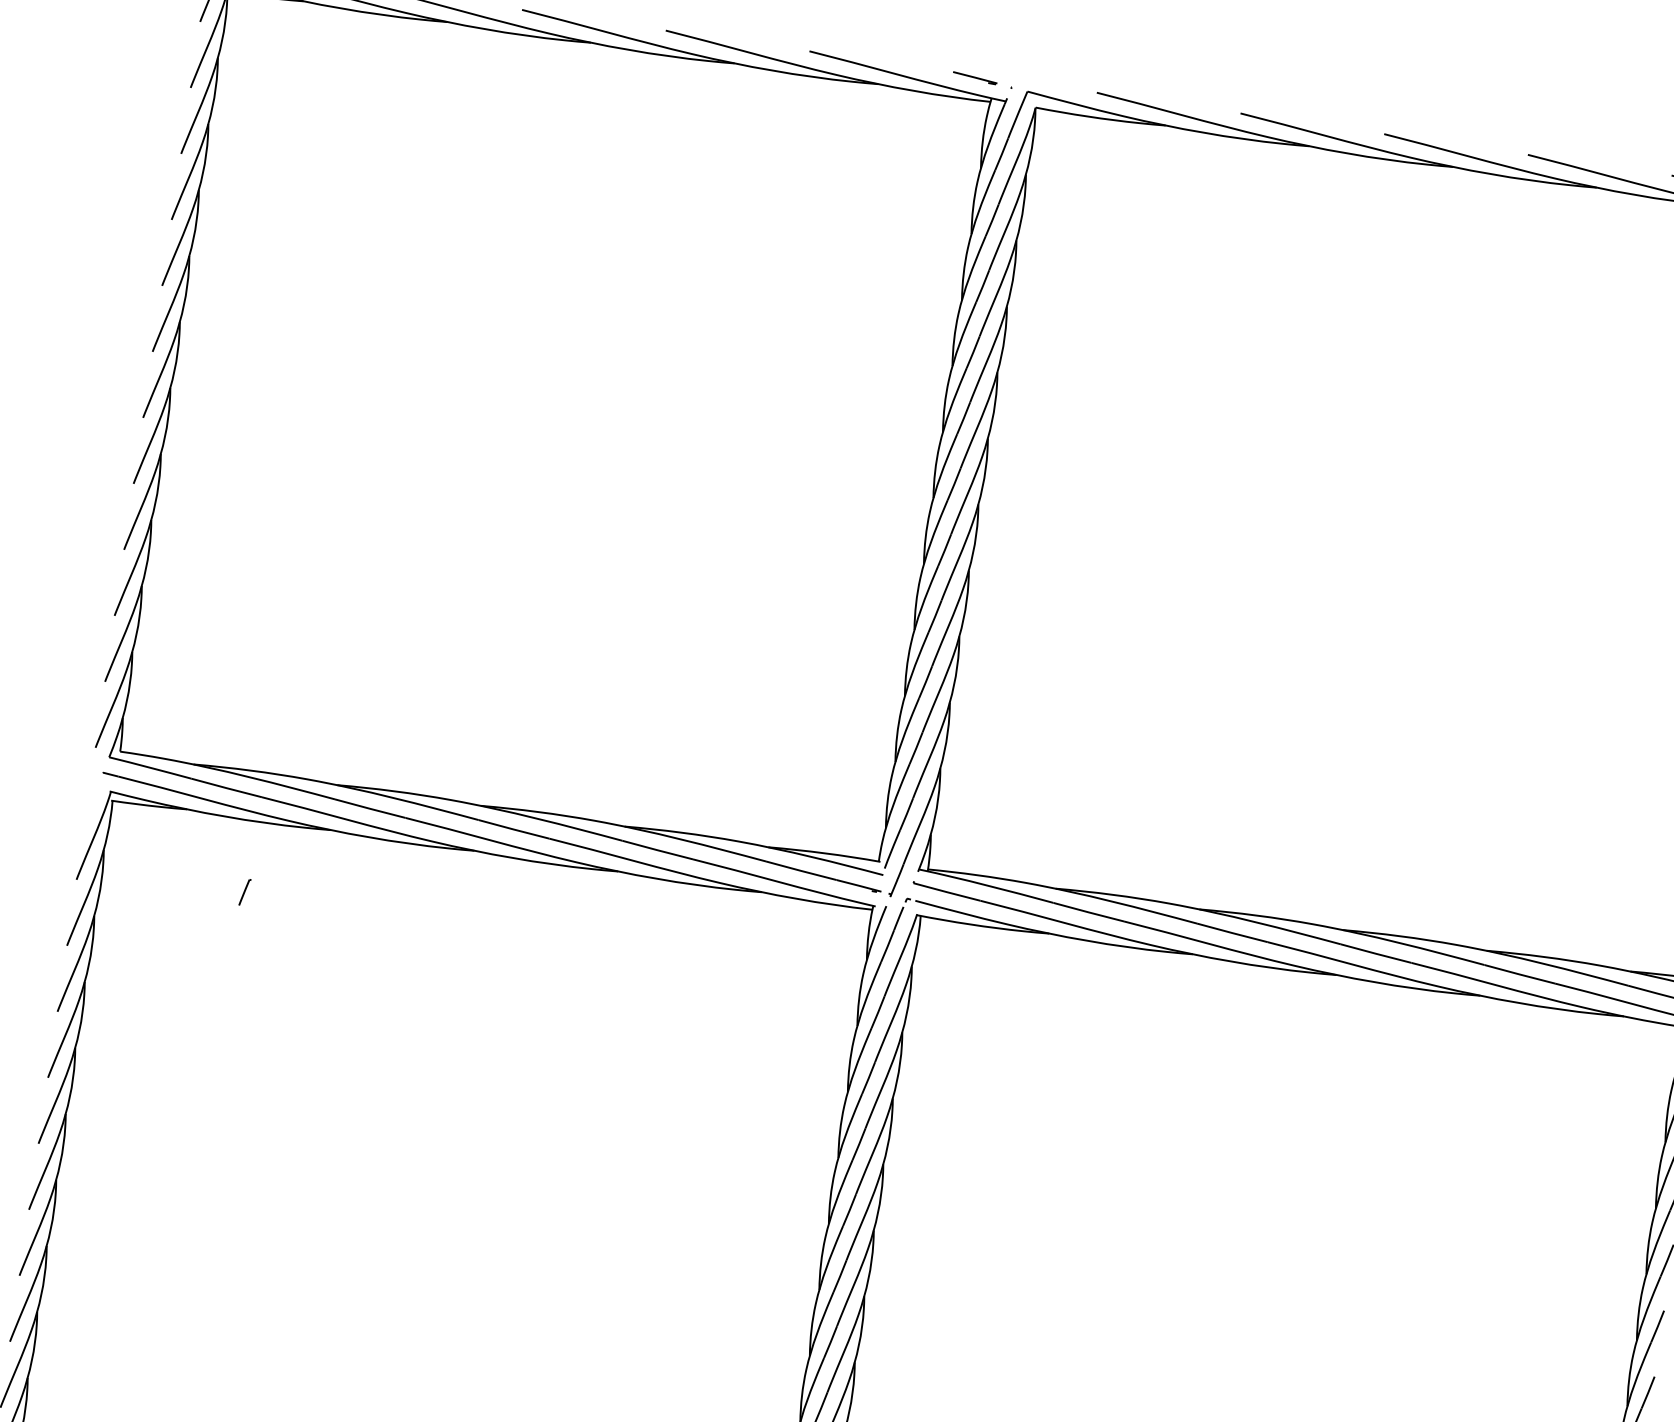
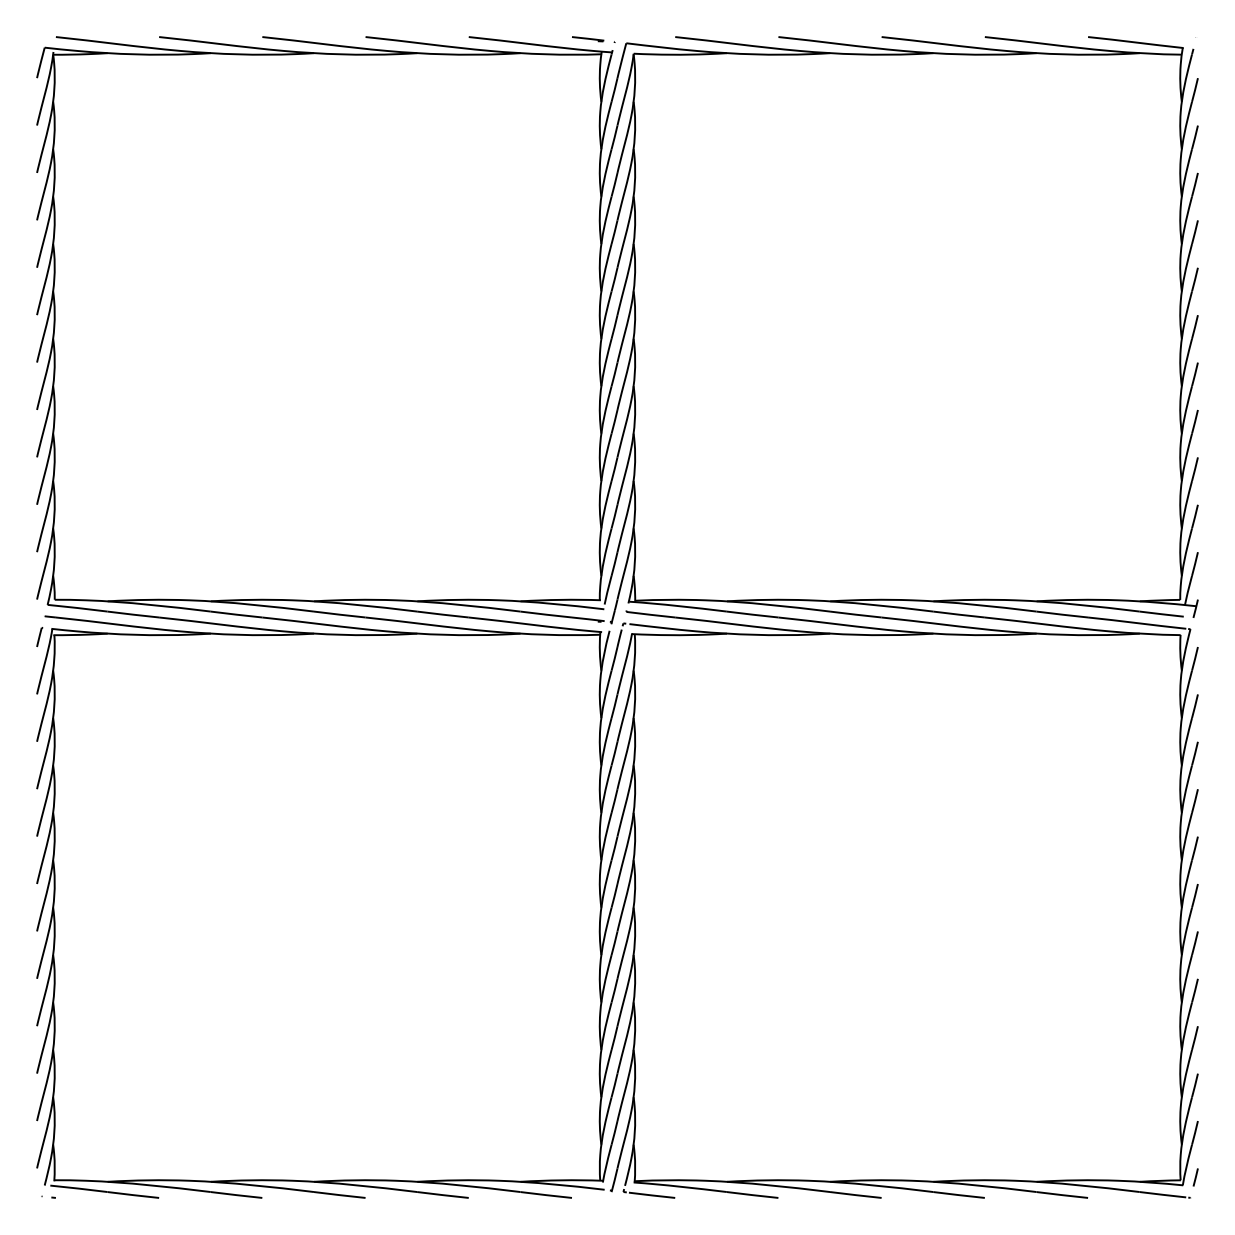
line: (244, 891) -> (39, 636), moved

